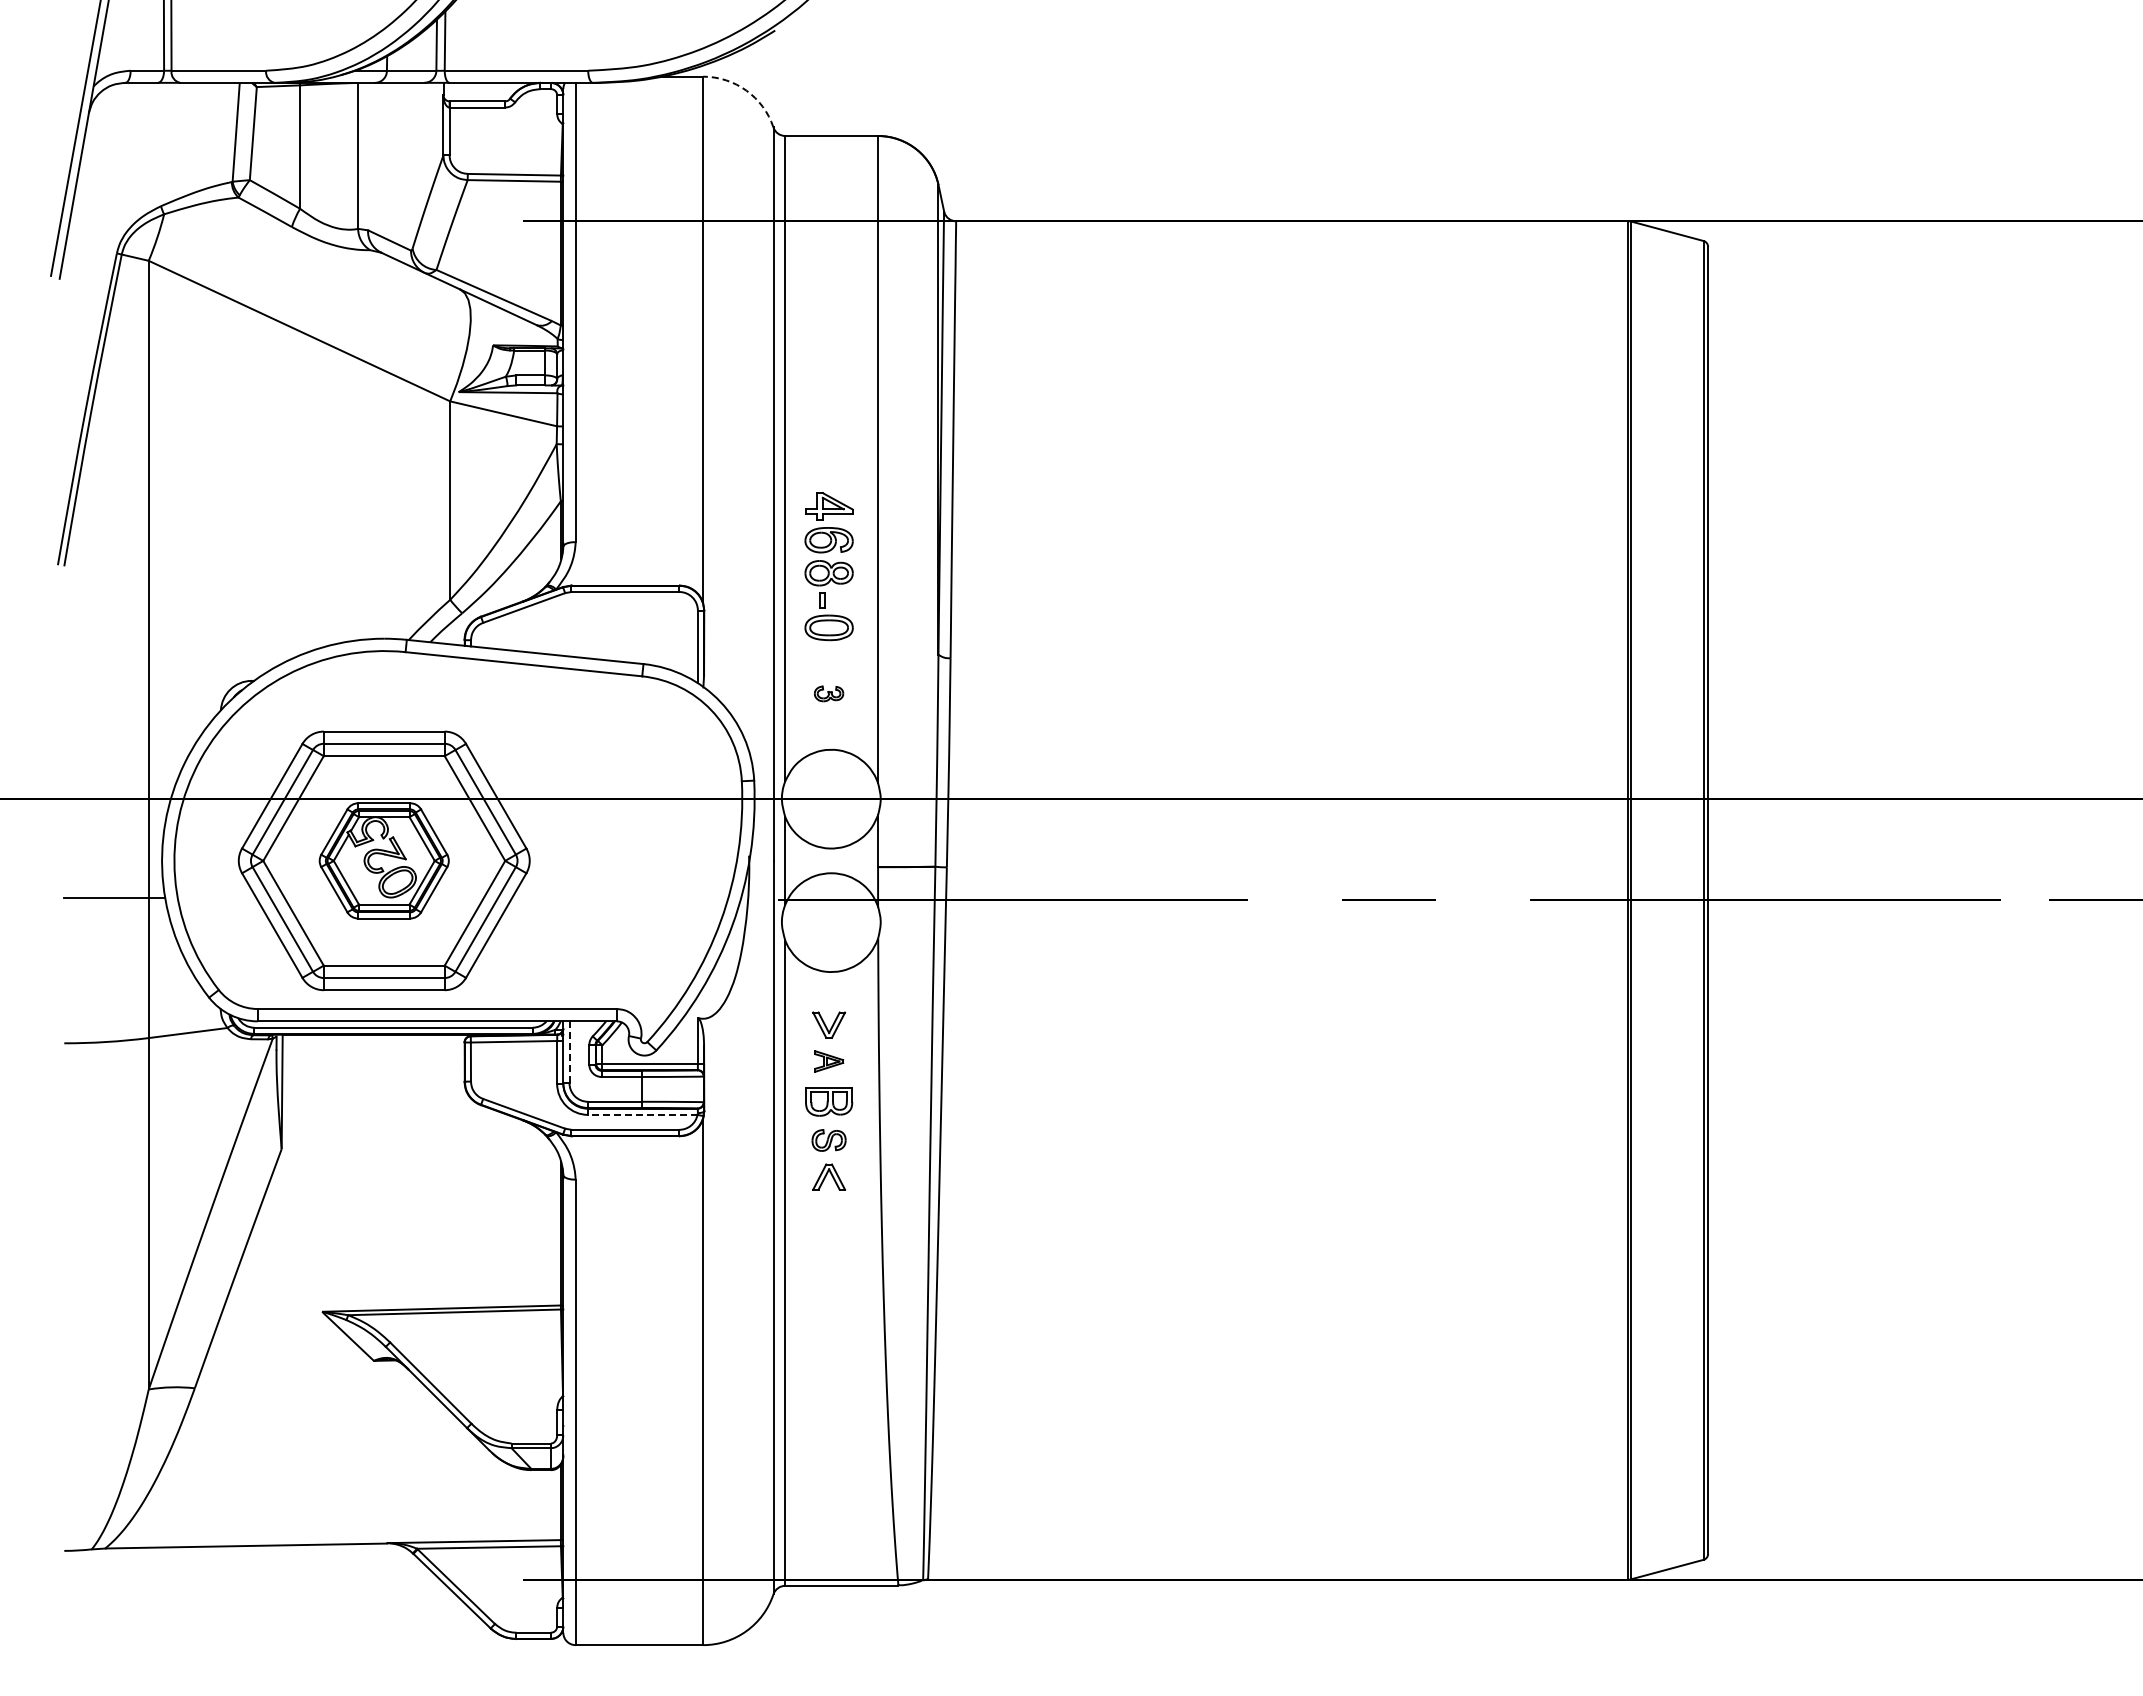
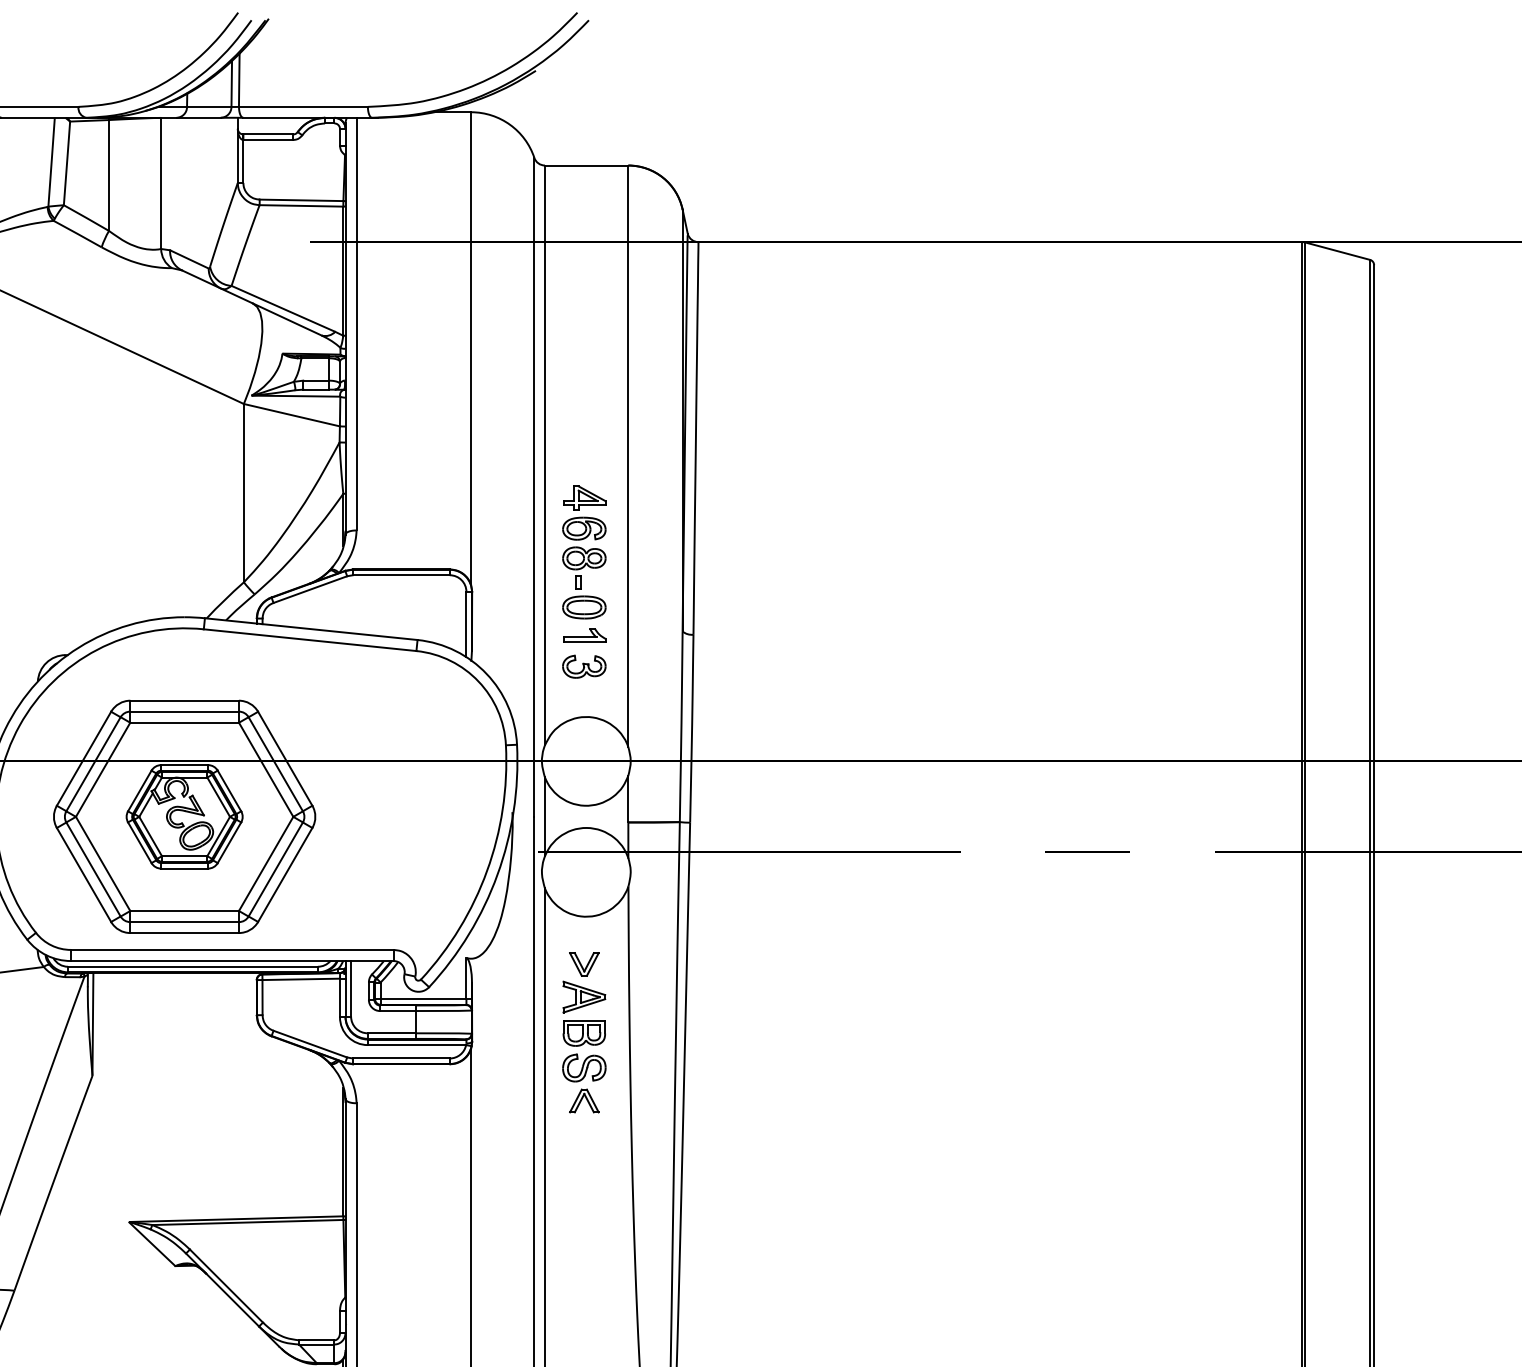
arc: (746, 90) -> (510, 124), dashed -> solid
part: (829, 658) -> (584, 635), added
part: (828, 693) -> (583, 666), size x1.67
line: (569, 1052) -> (351, 989), dashed -> solid
part: (829, 1061) -> (584, 997), size x1.67
line: (642, 1114) -> (416, 1044), dashed -> solid
part: (828, 1140) -> (583, 1068), size x1.43

